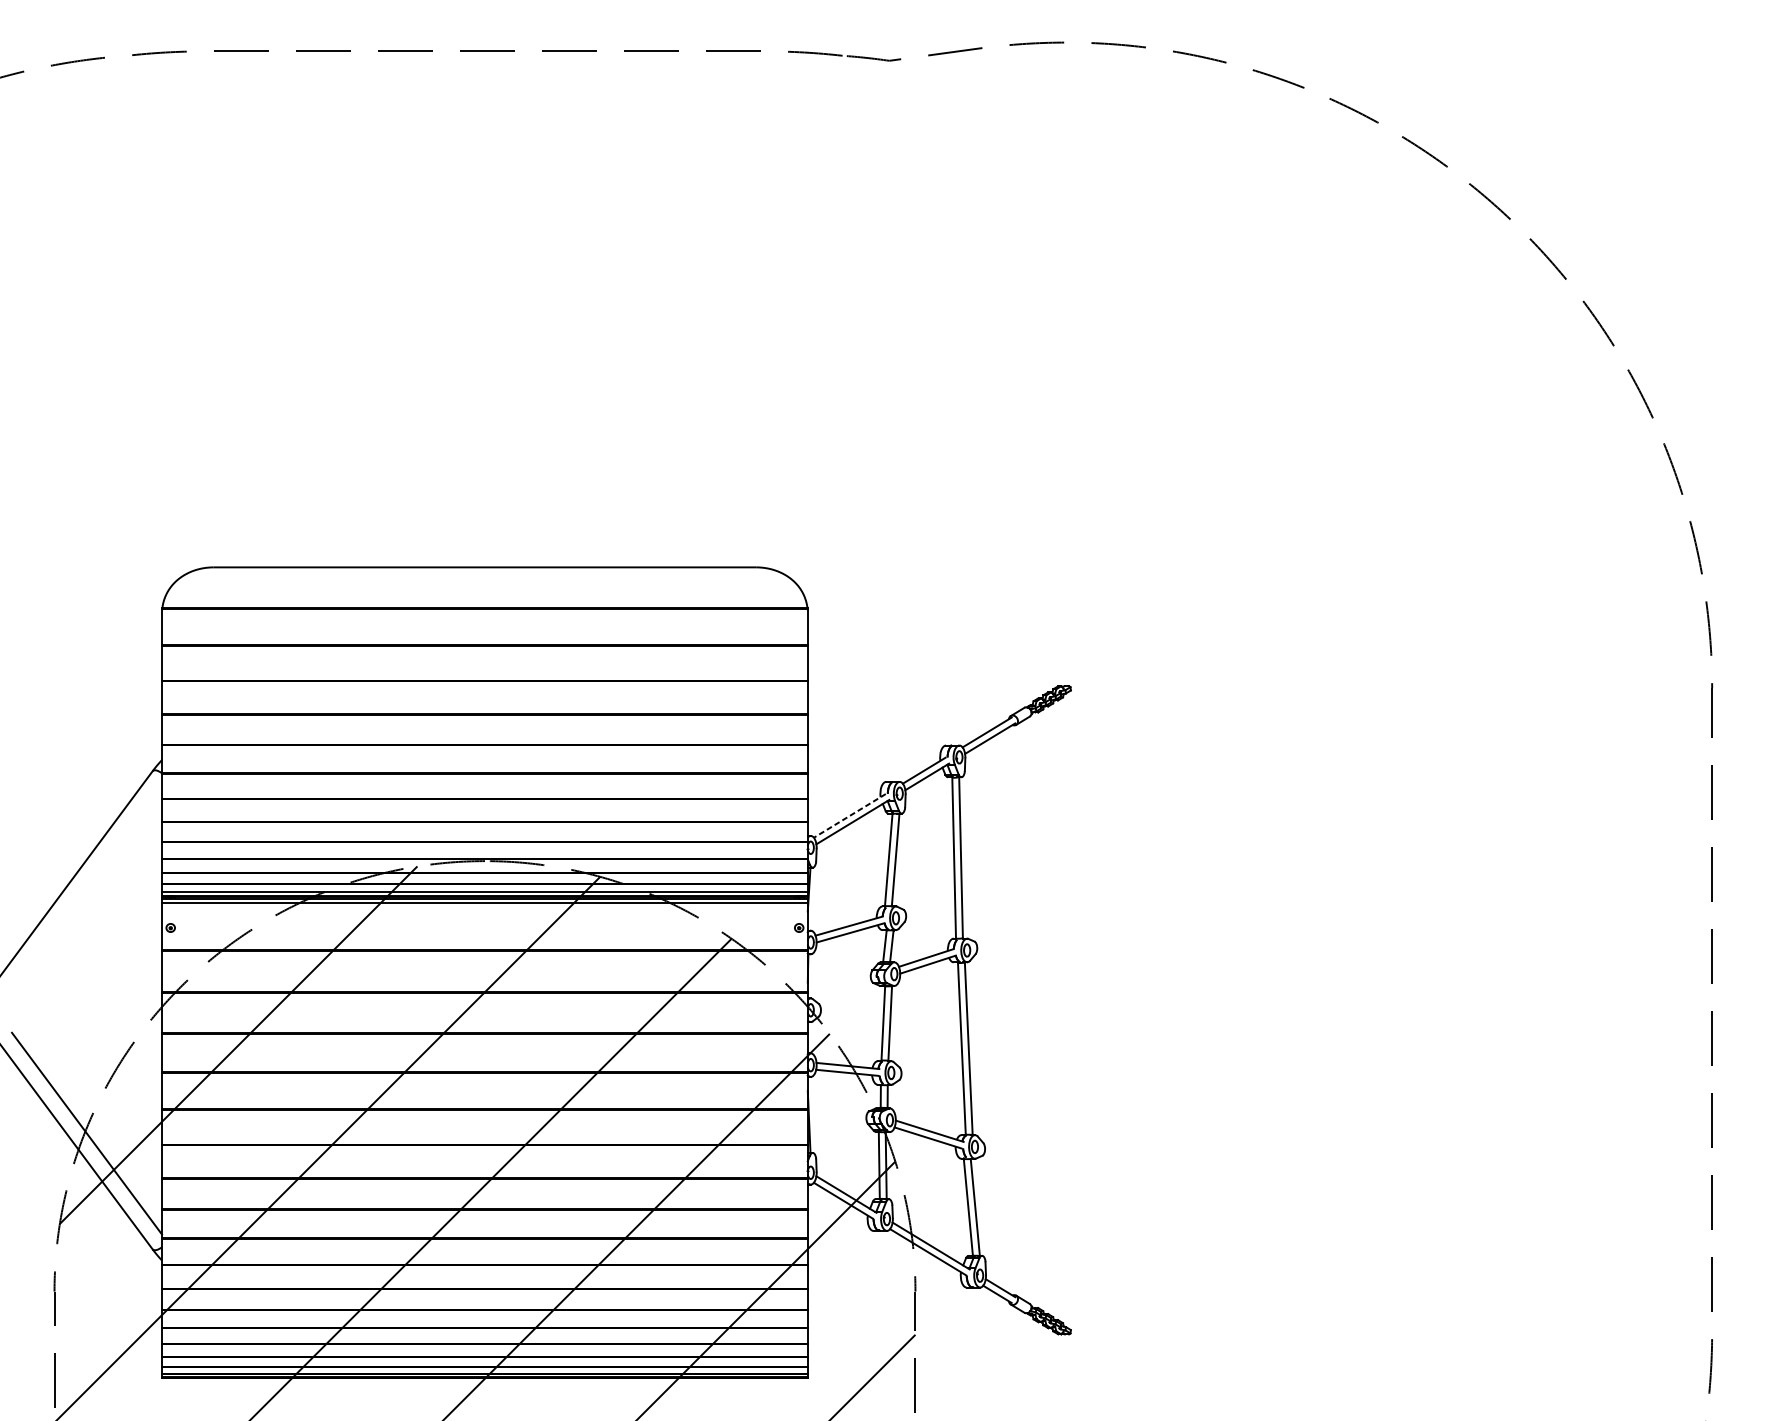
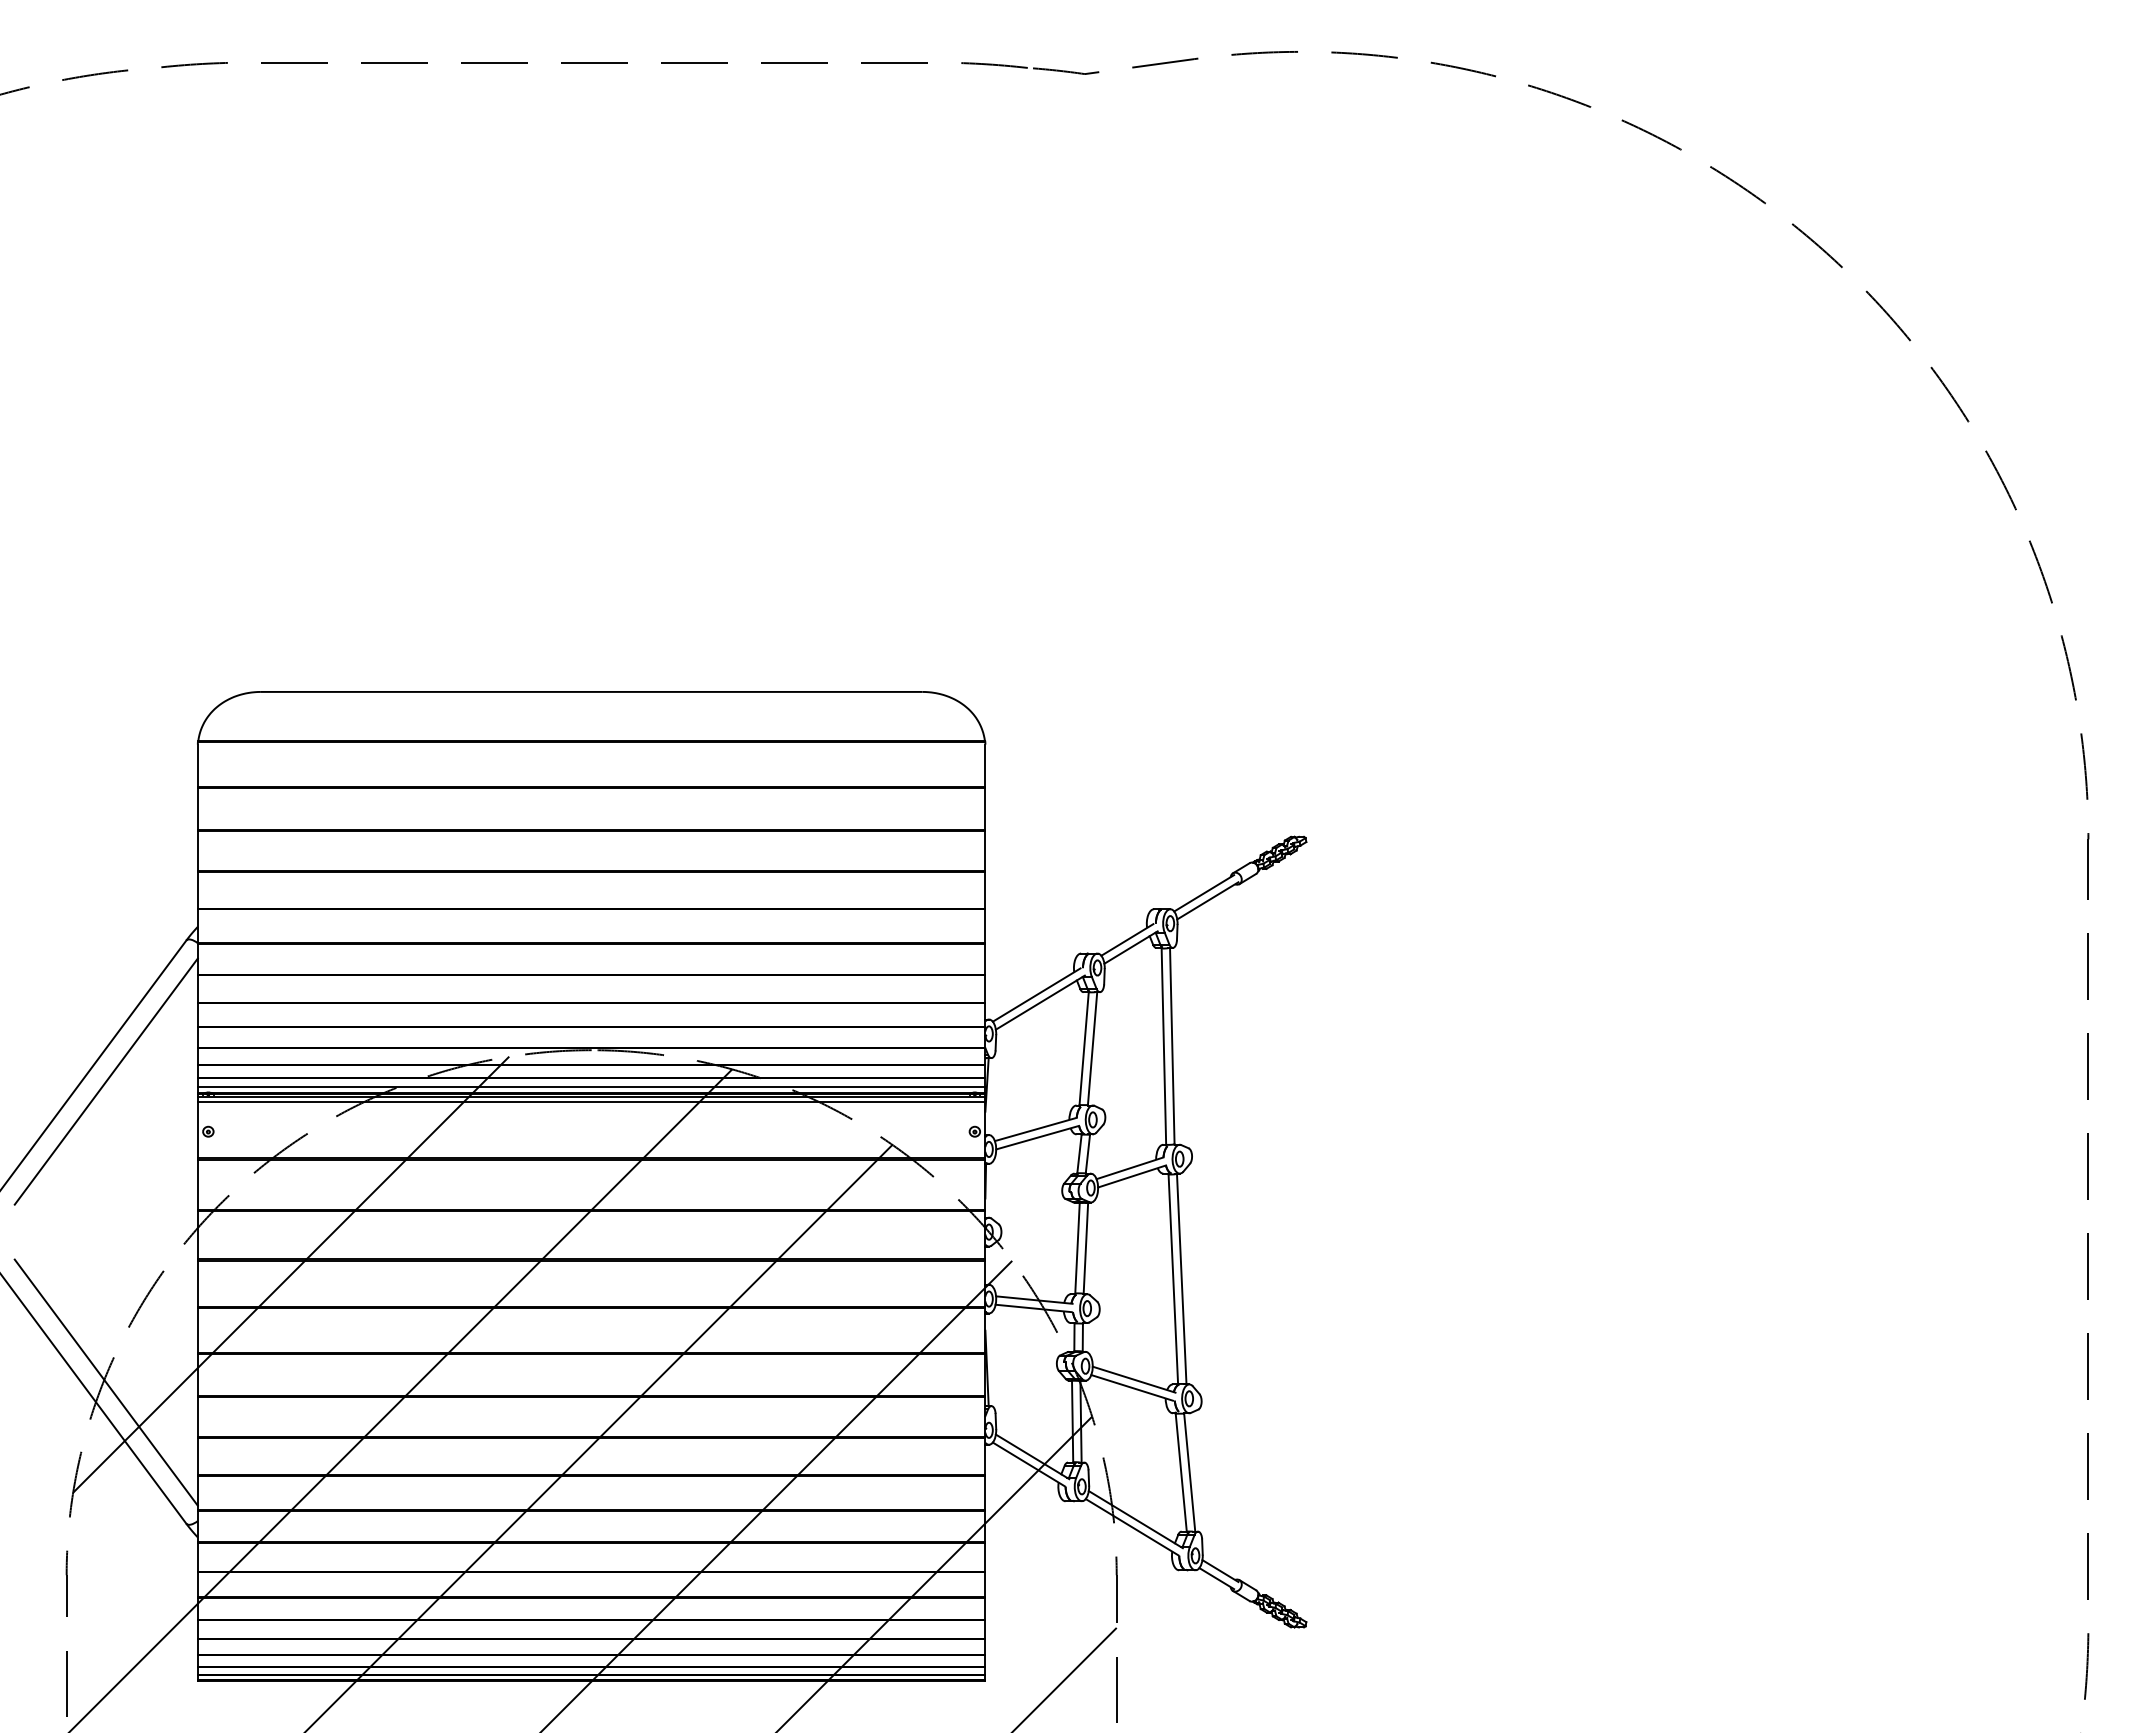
line: (849, 816) -> (1036, 995), dashed -> solid
line: (86, 886) -> (105, 1081), added

